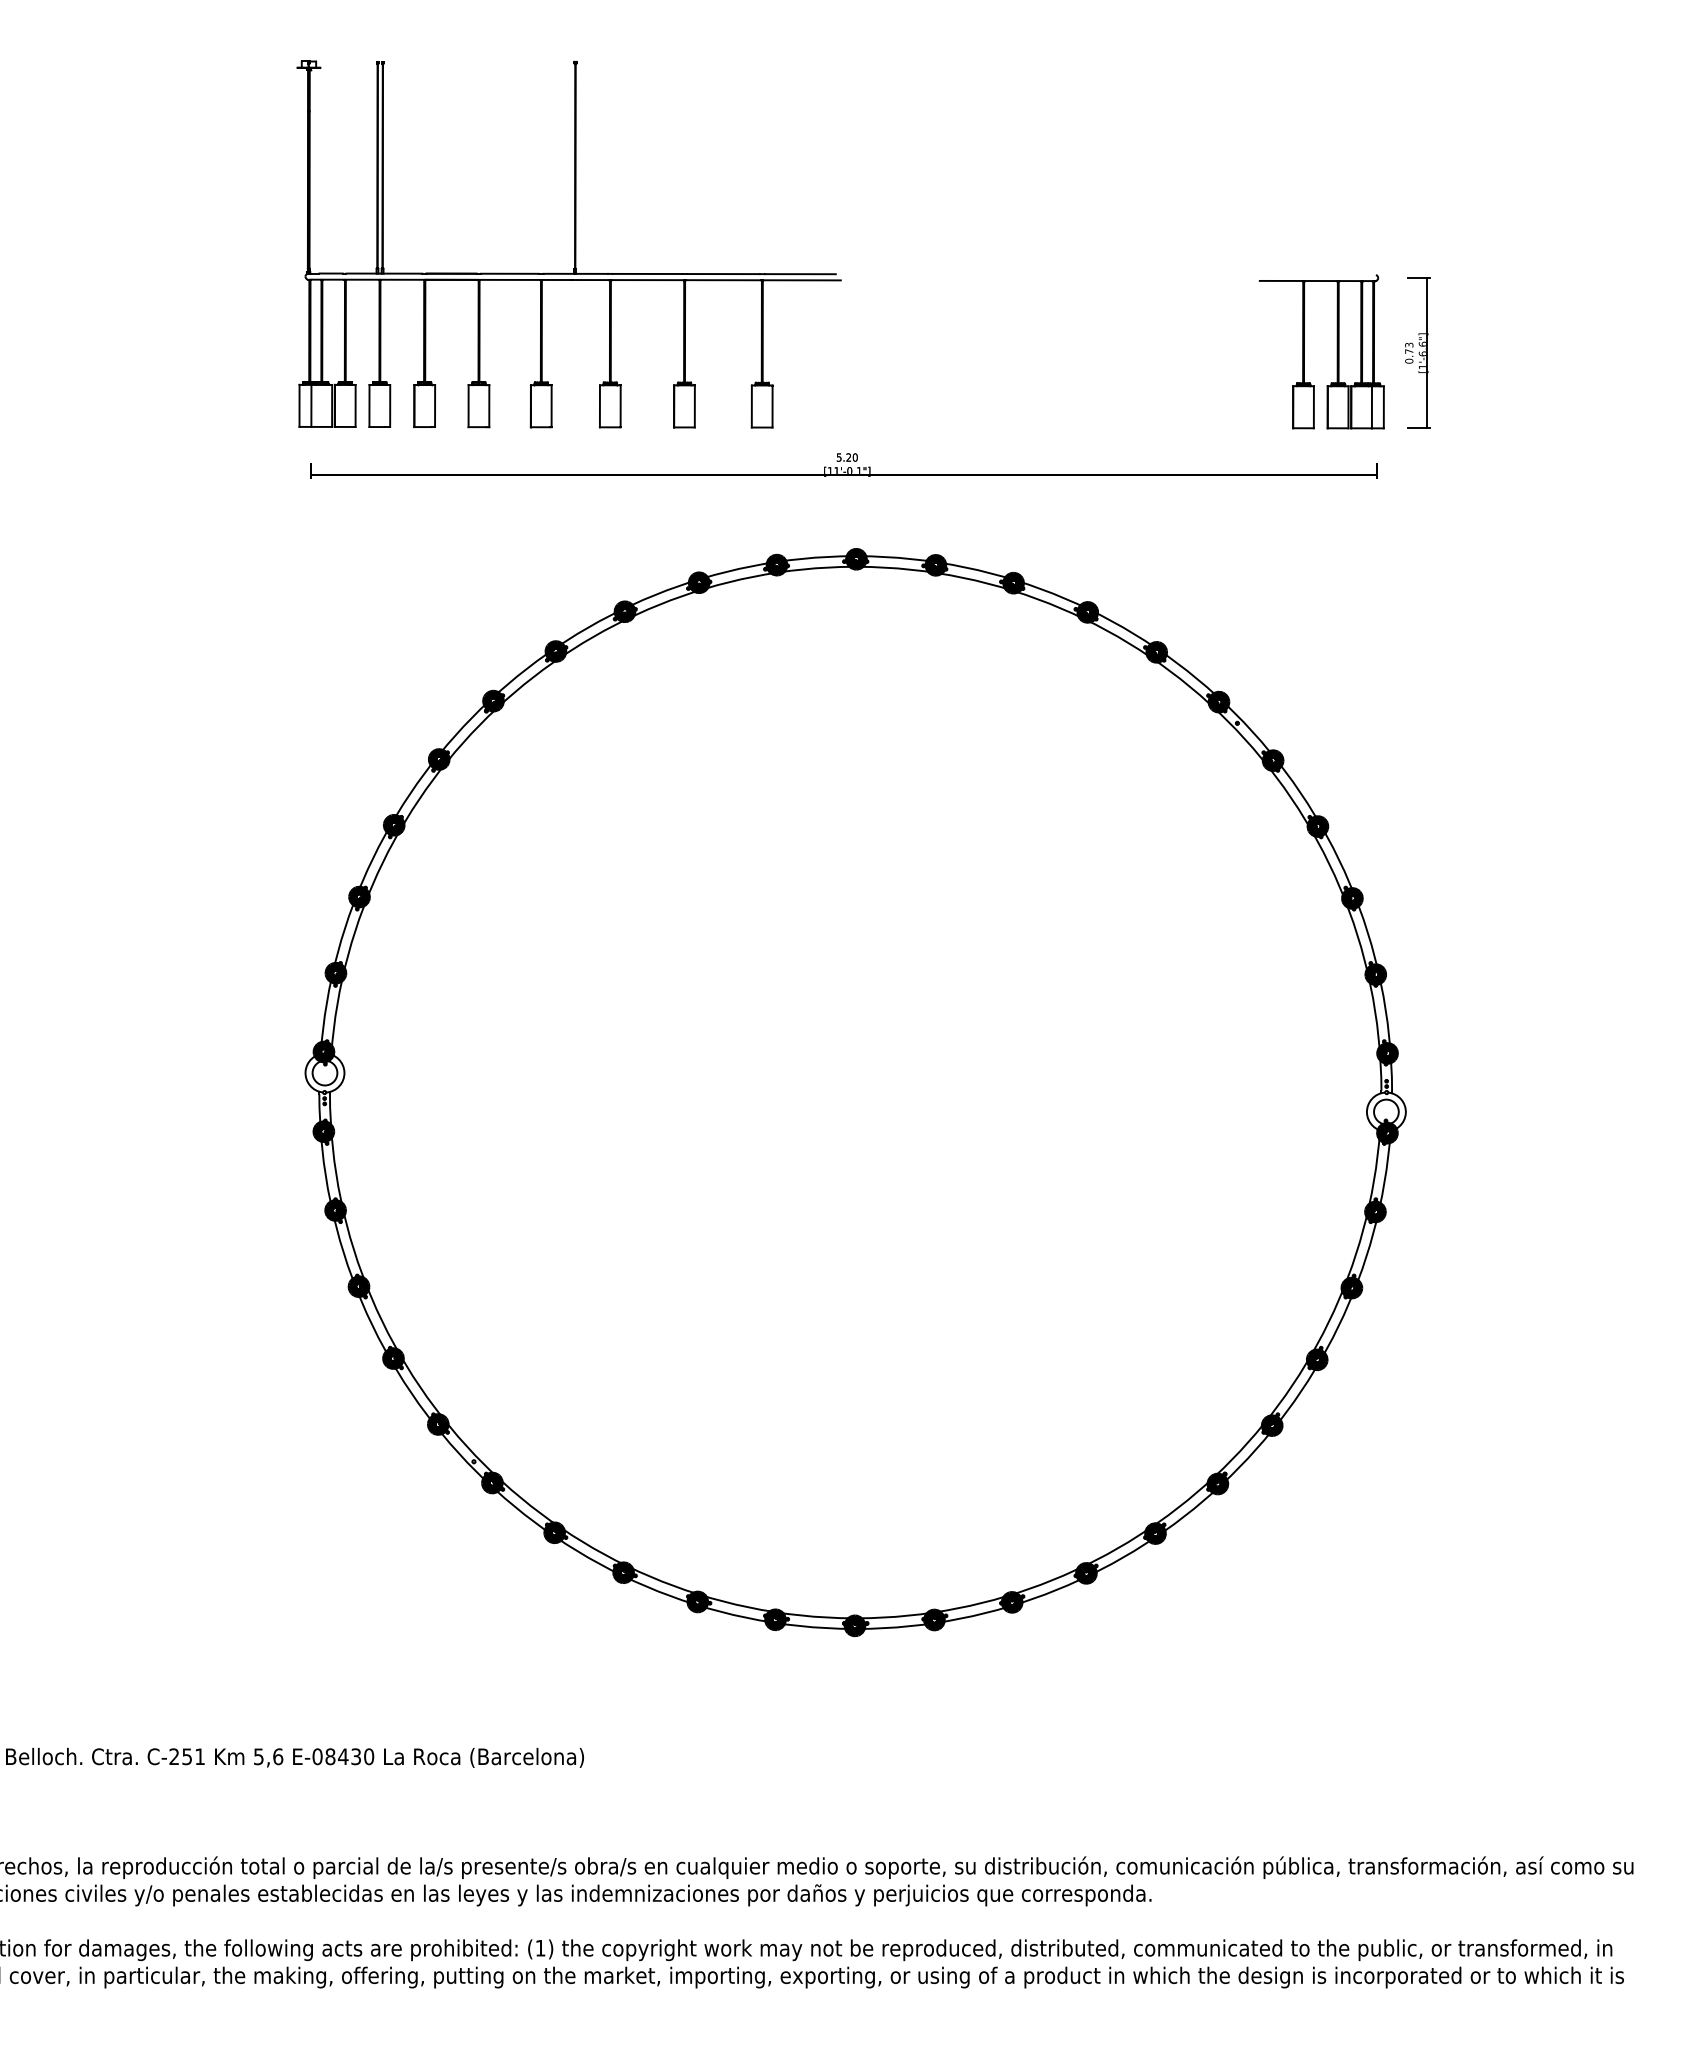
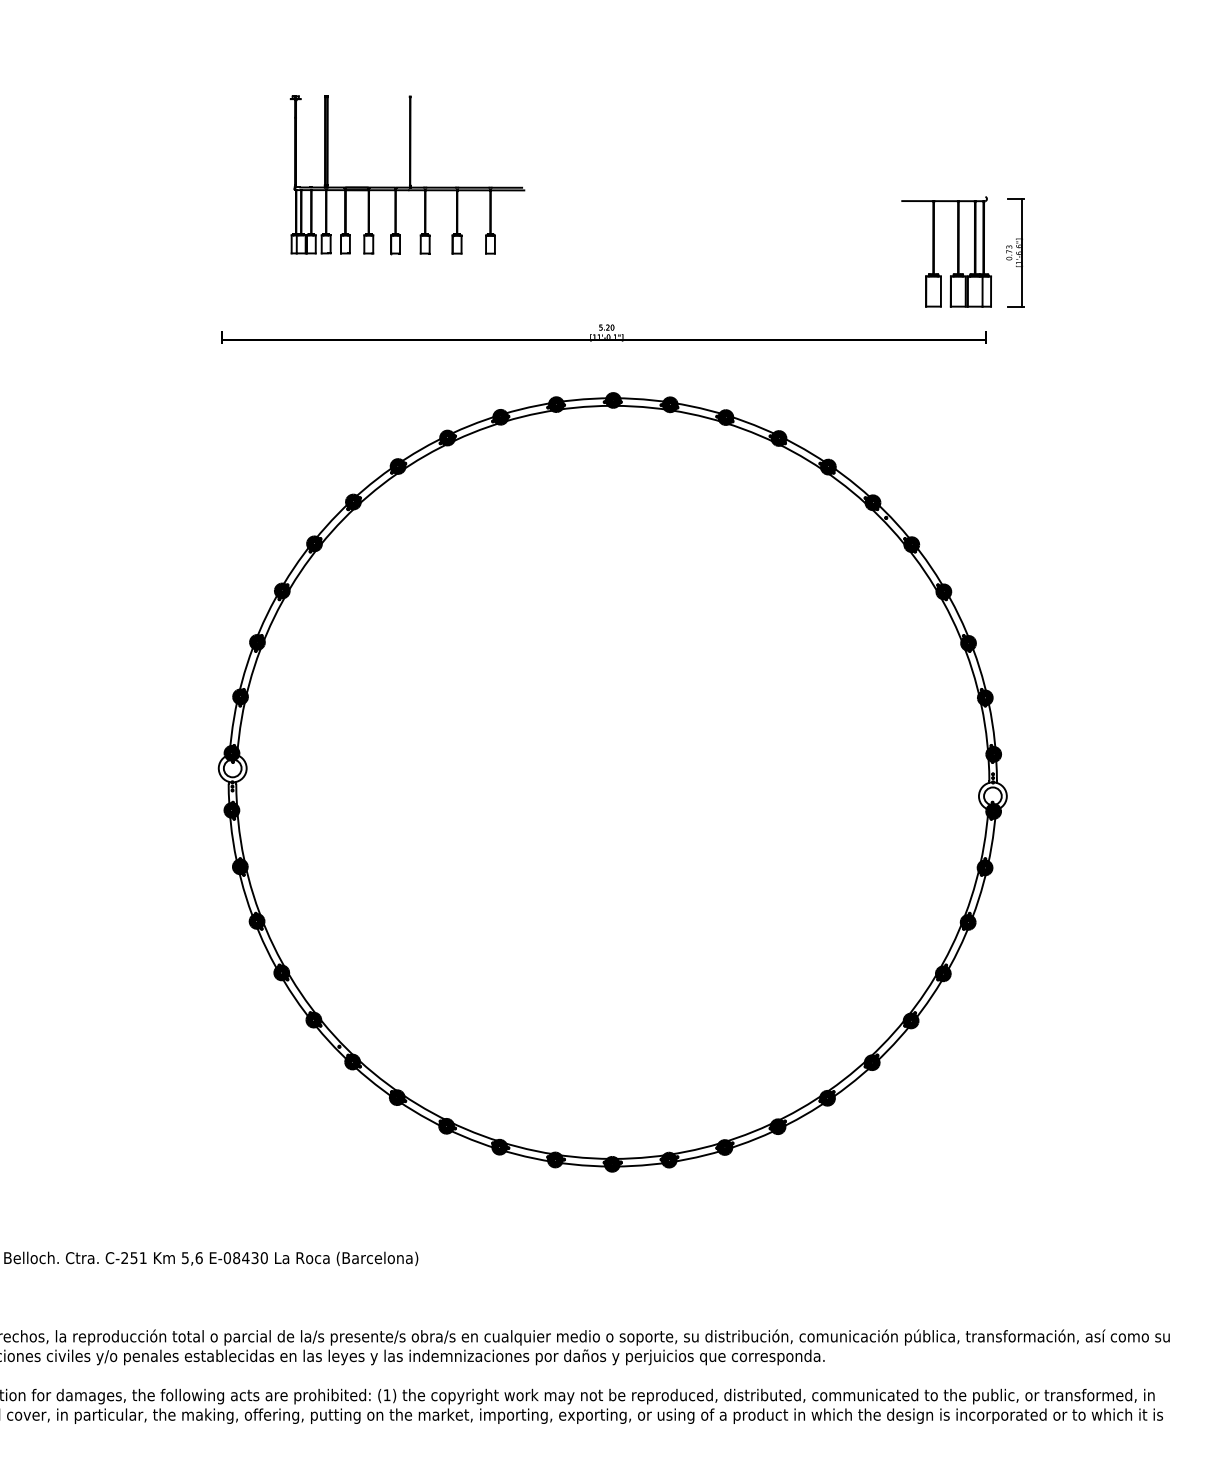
part: (568, 244) -> (407, 175), size x0.6

